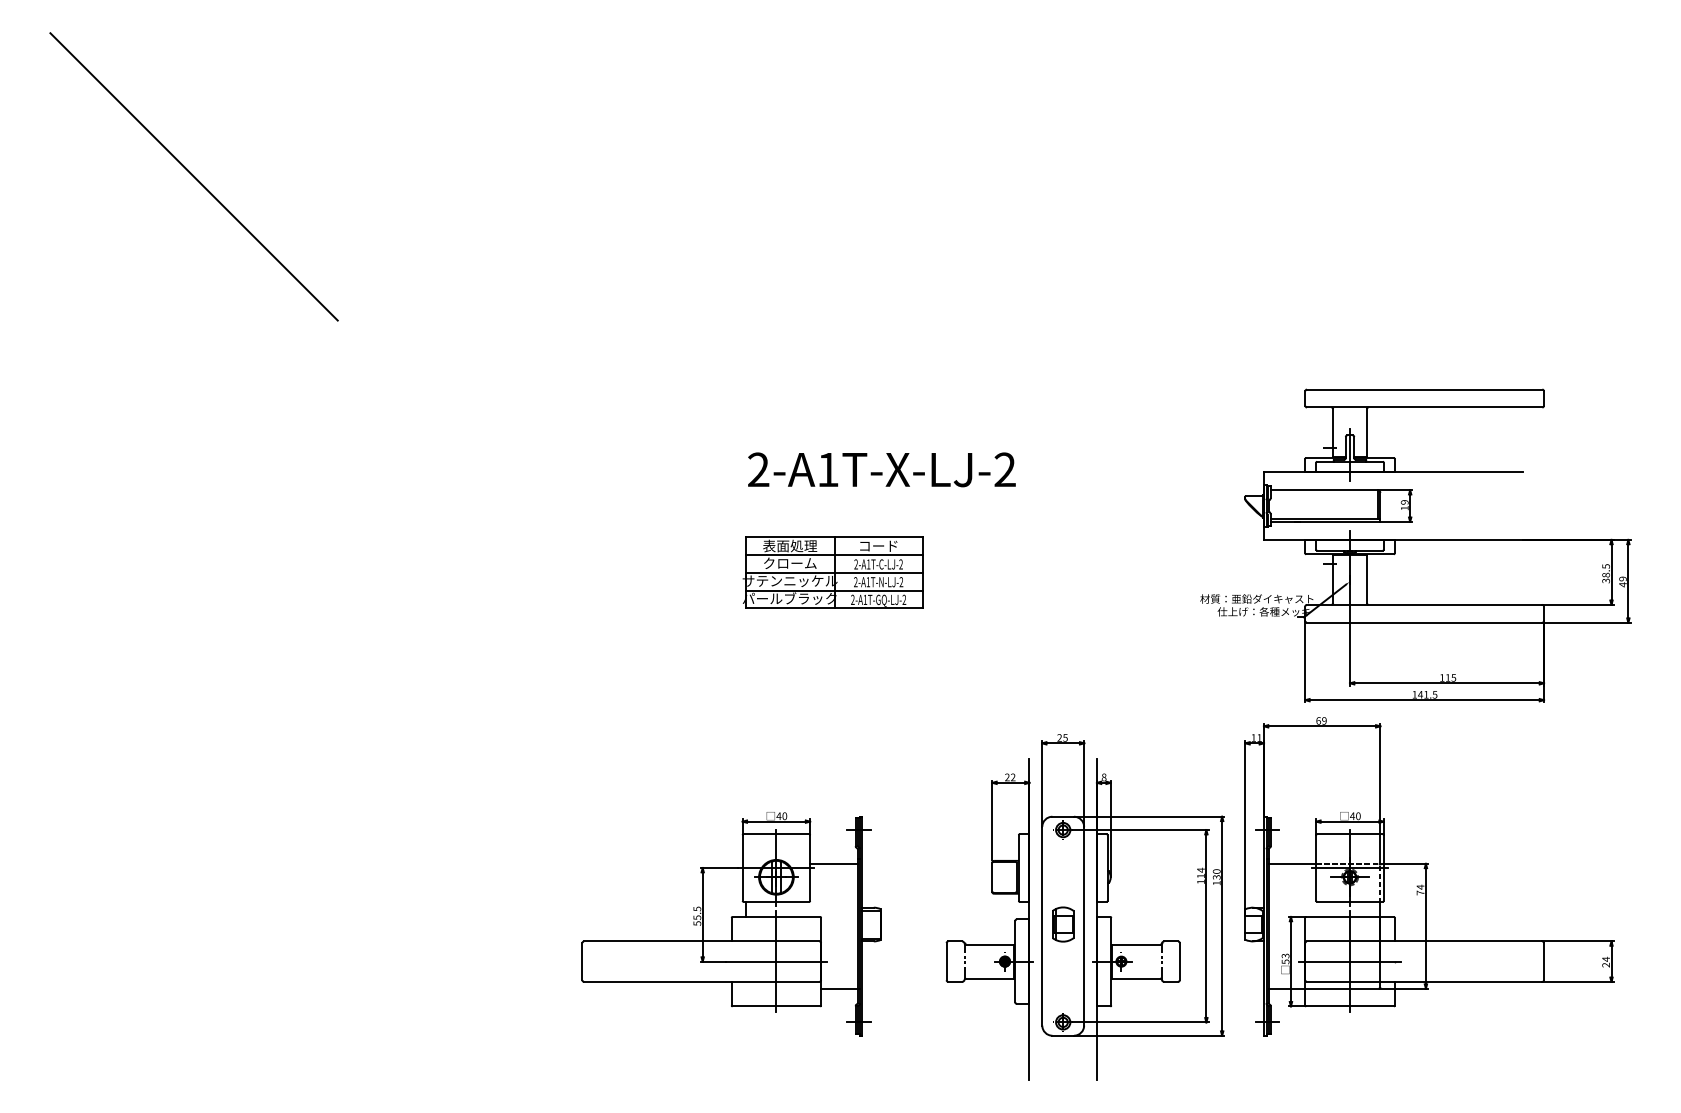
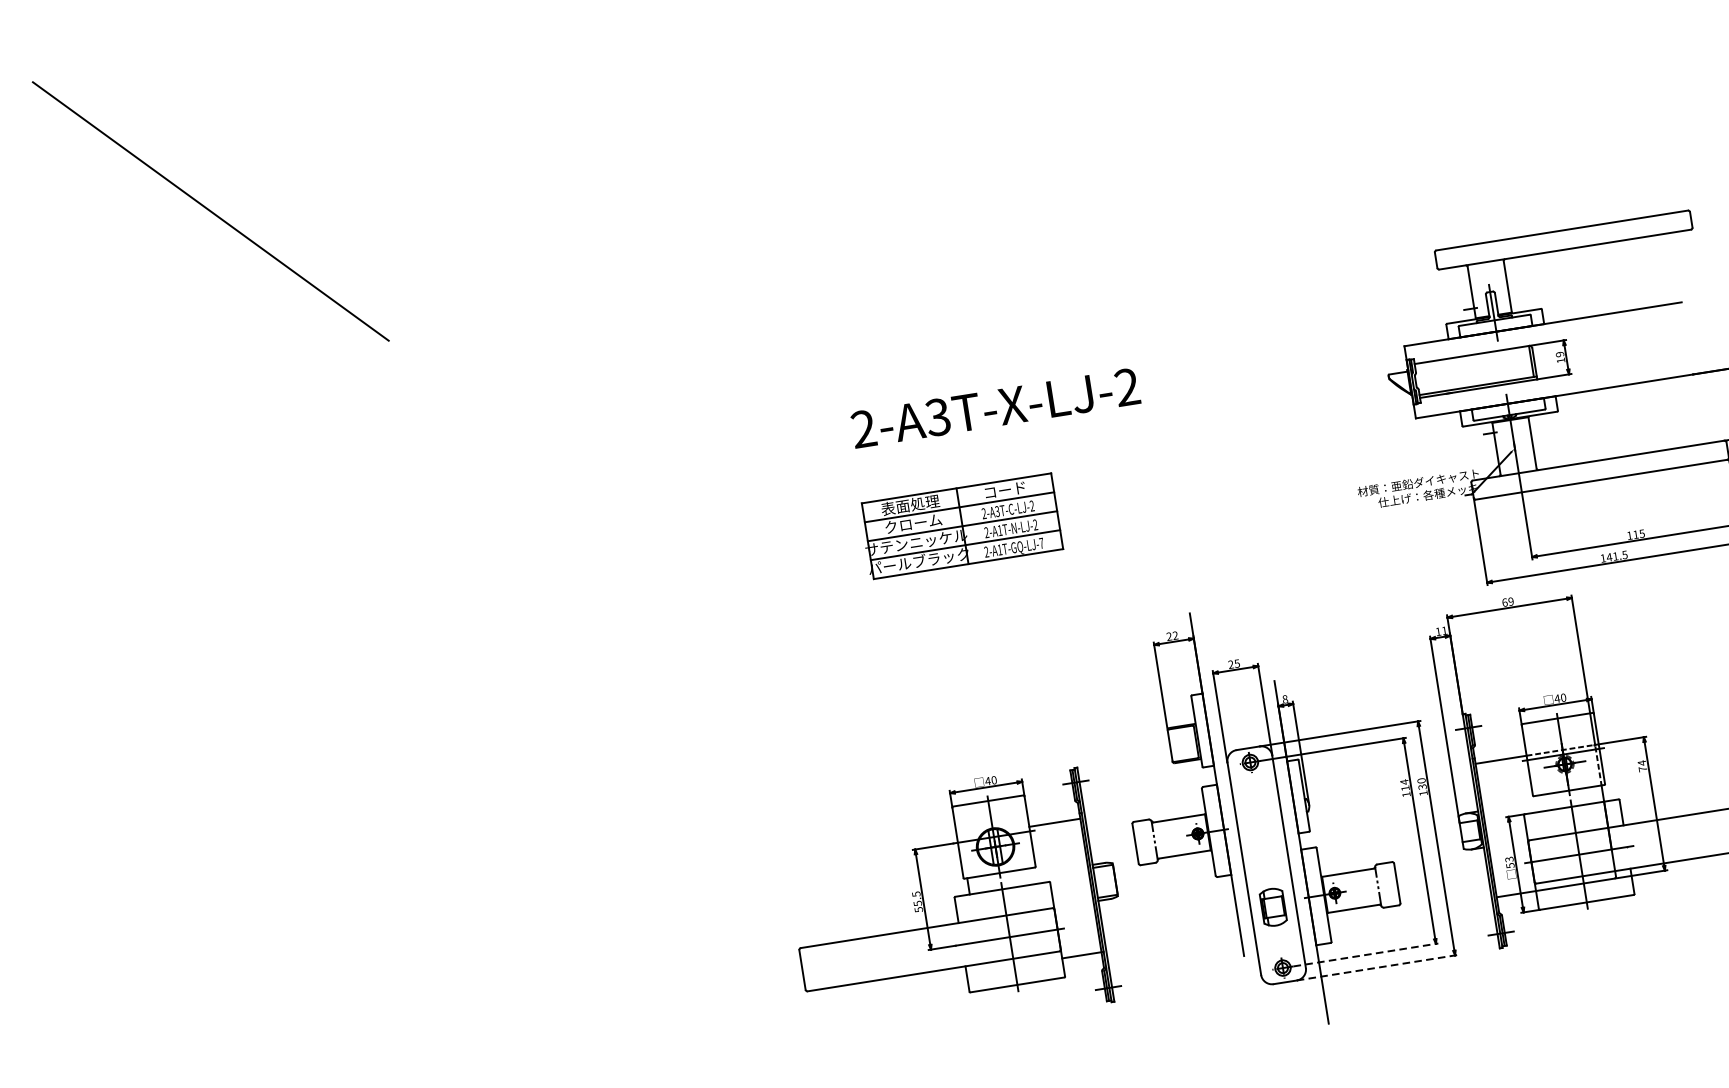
text: (827, 469) -> (937, 417), 2-A1T-X-LJ-2 -> 2-A3T-X-LJ-2
text: (868, 564) -> (997, 511), 2-A1T-C-LJ-2 -> 2-A3T-C-LJ-2
text: (904, 599) -> (1041, 542), 2-A1T-GQ-LJ-2 -> 2-A1T-GQ-LJ-7
part: (1014, 919) -> (1200, 787), moved
part: (731, 924) -> (955, 905), moved
part: (1063, 924) -> (1273, 907), moved
line: (1140, 1022) -> (1365, 955), solid -> dashed
line: (1149, 1035) -> (1377, 967), solid -> dashed

